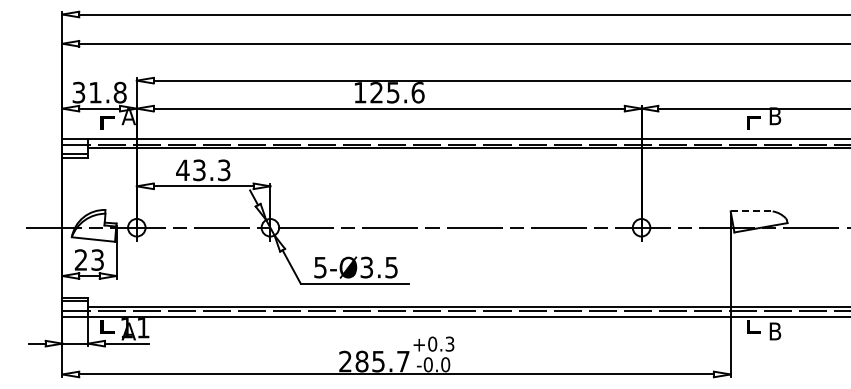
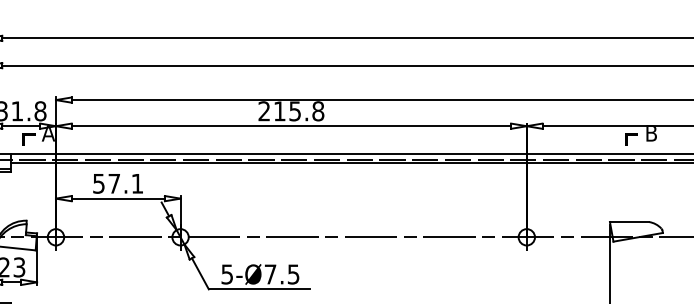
text: (389, 92) -> (291, 111), 125.6 -> 215.8
text: (203, 170) -> (118, 183), 43.3 -> 57.1
line: (752, 211) -> (630, 222), dashed -> solid
text: (366, 267) -> (270, 274), 5-Ø3.5 -> 5-Ø7.5

